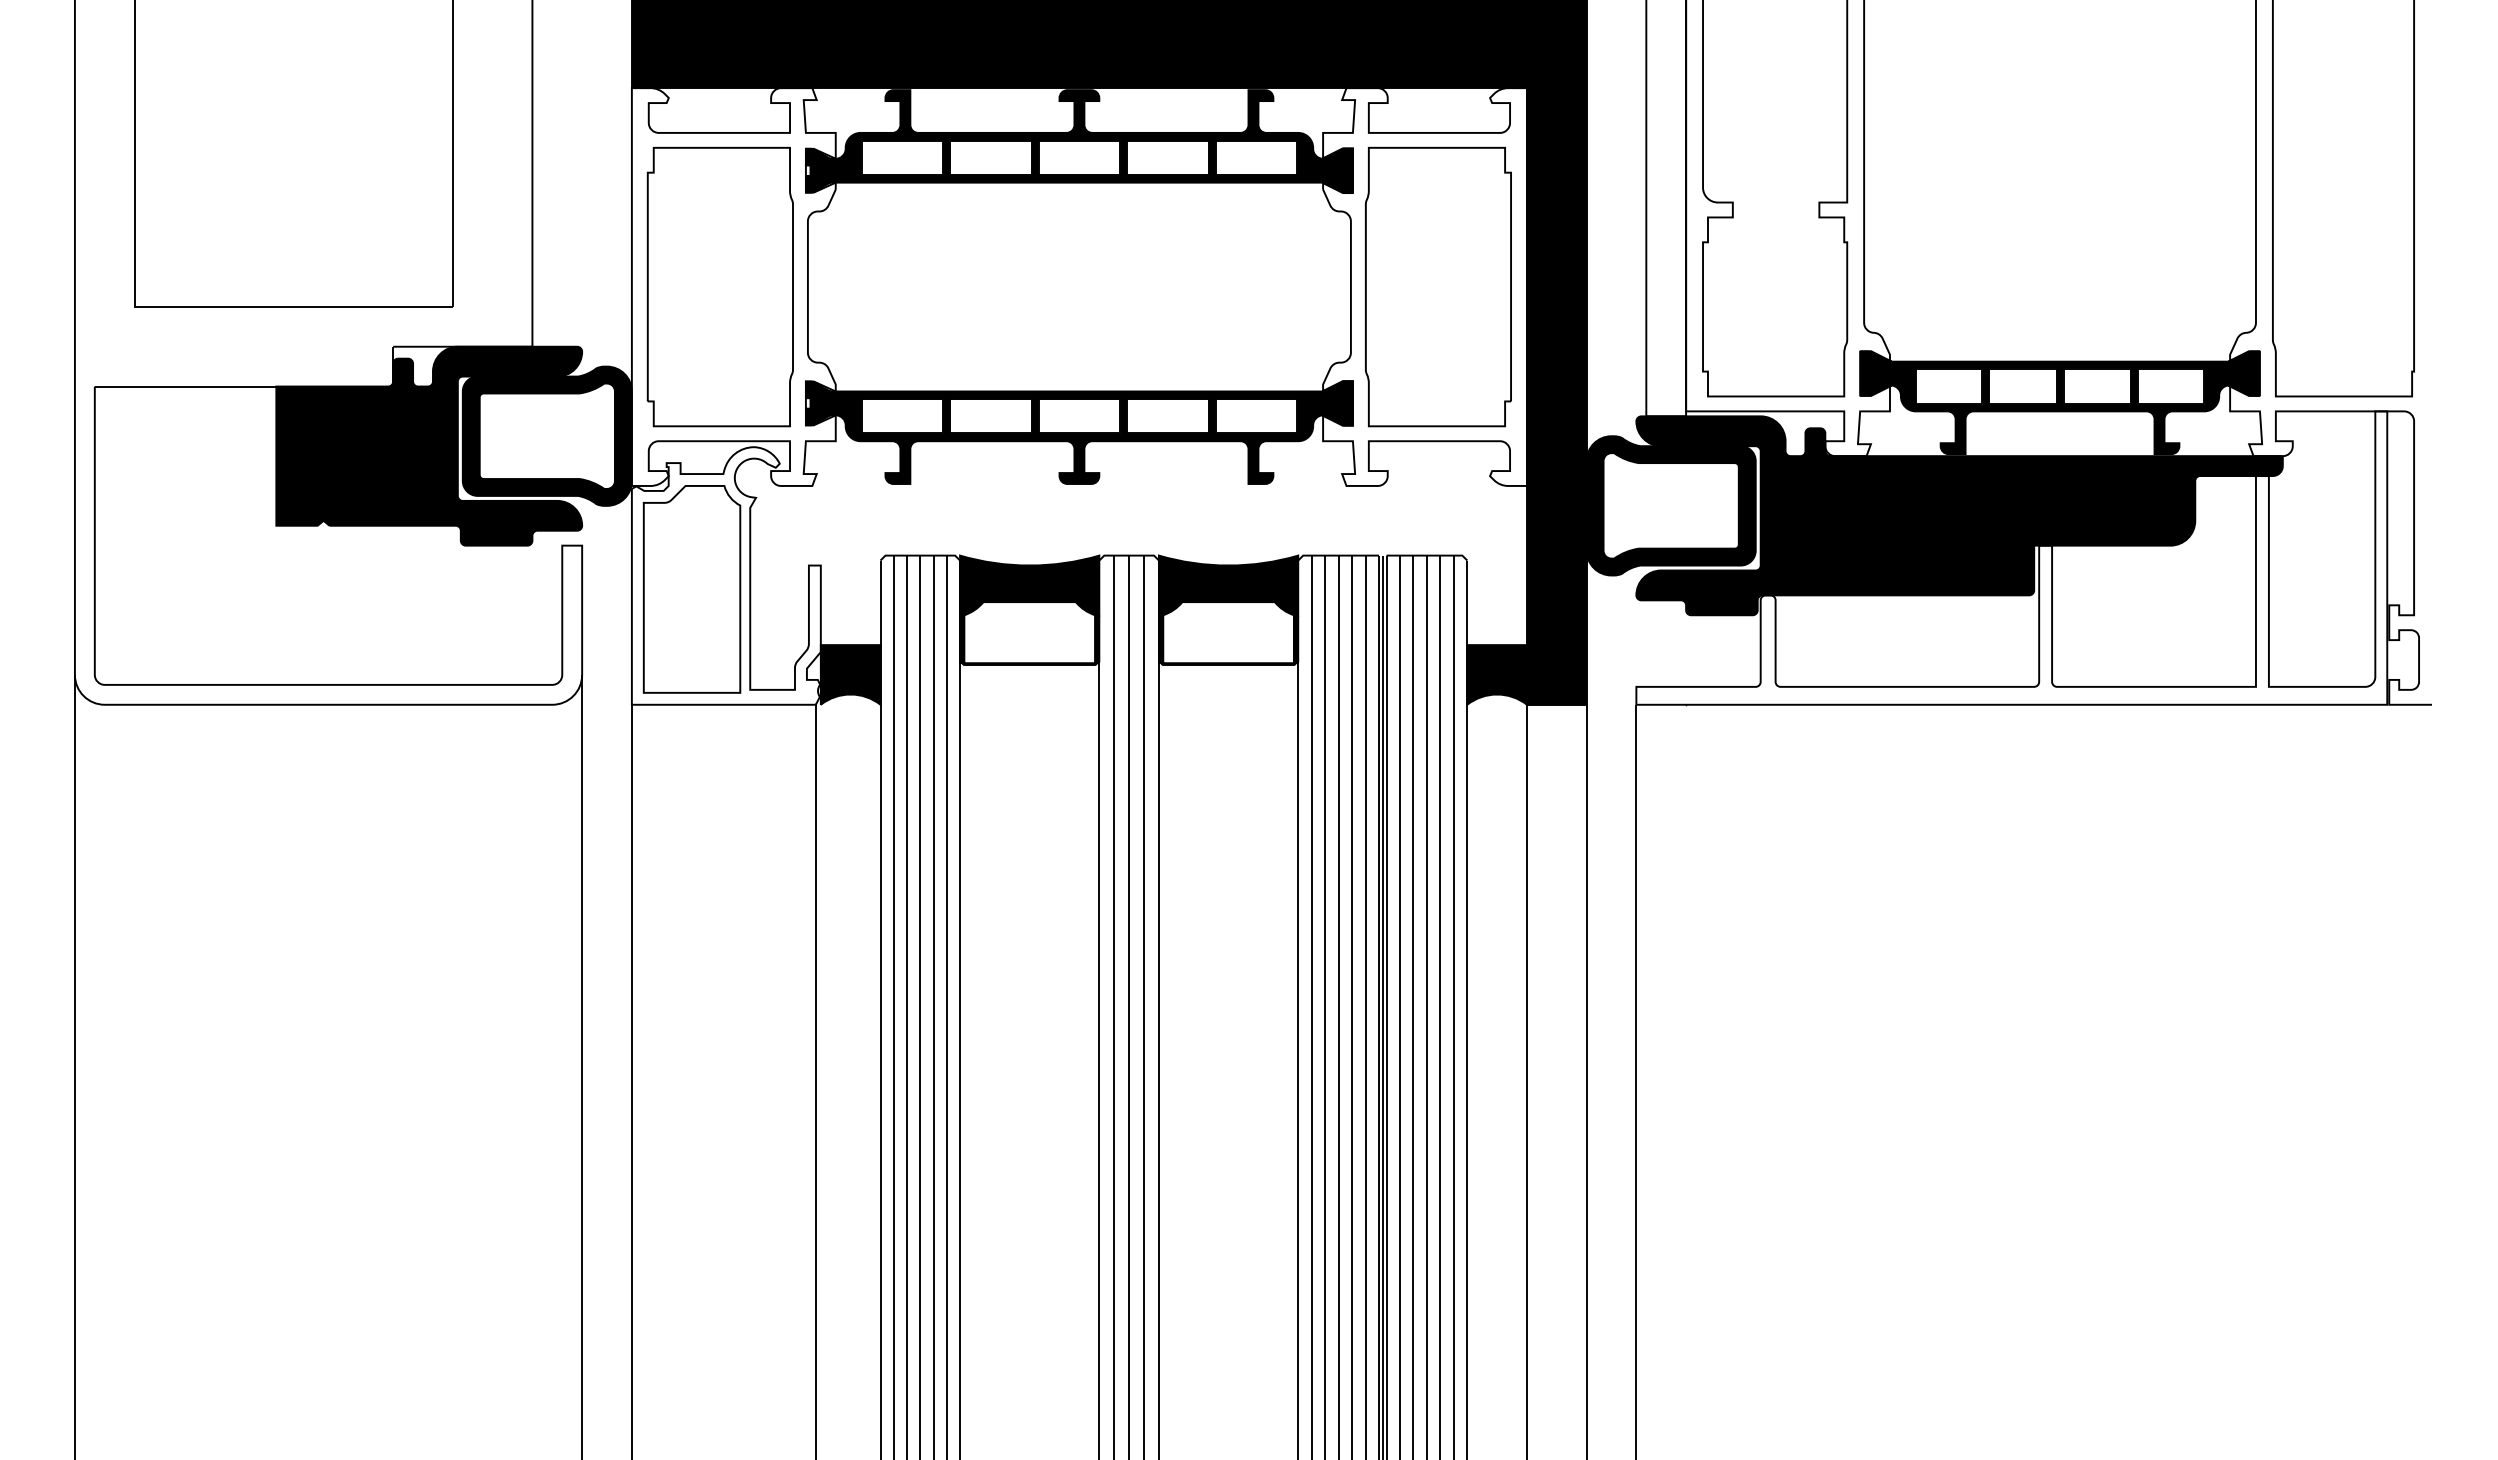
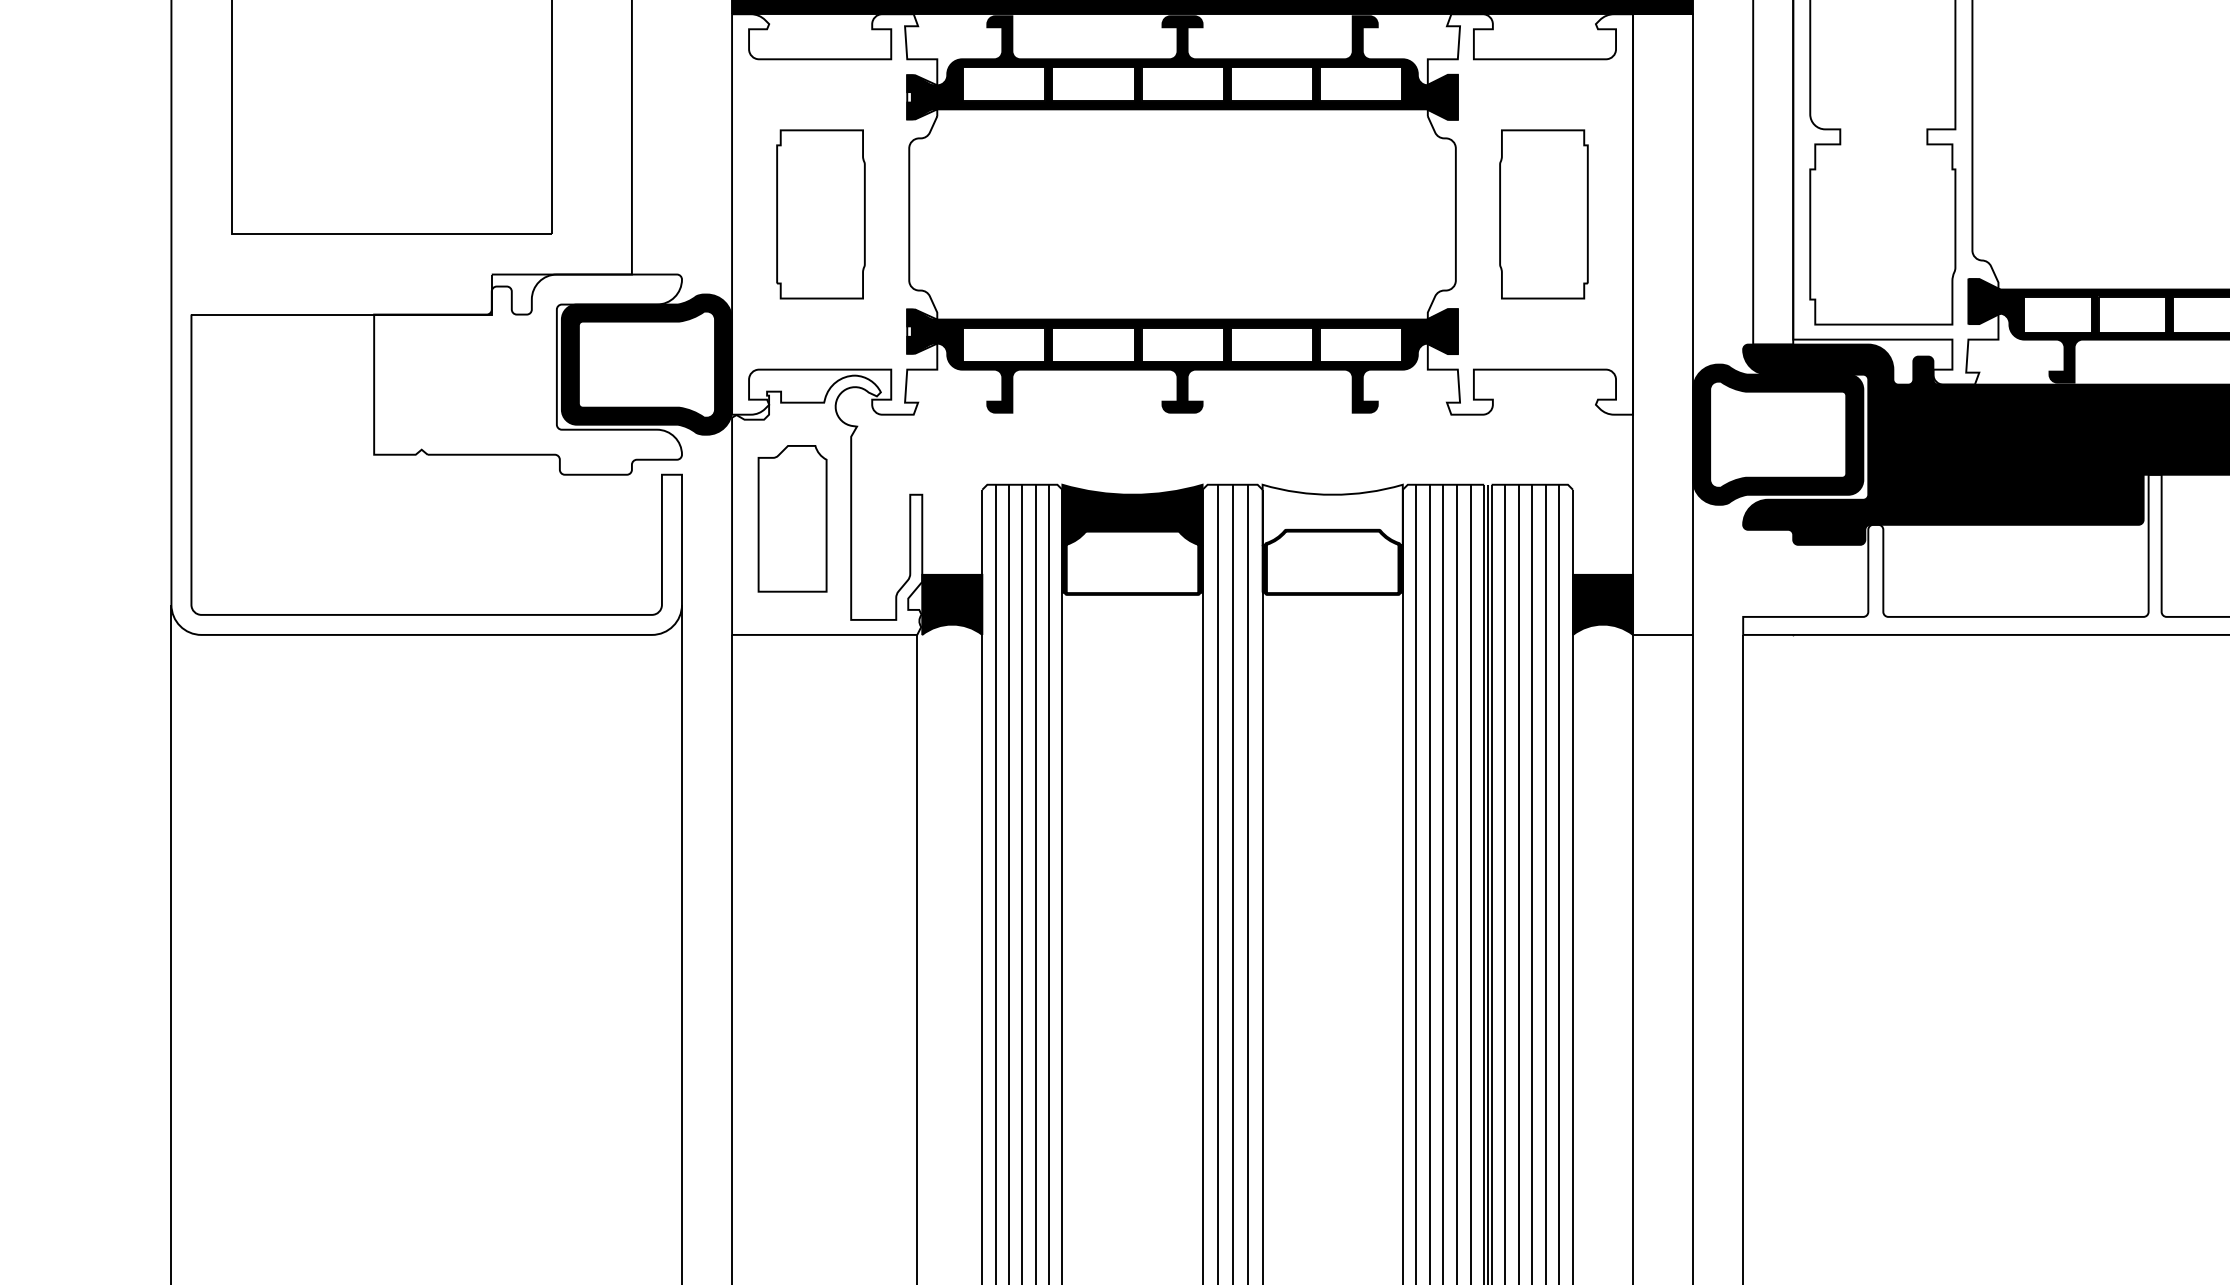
part: (719, 286) -> (820, 213), size x0.6
part: (1438, 286) -> (1543, 213), size x0.6
fill: (1556, 396) -> (1662, 324), removed
fill: (429, 445) -> (528, 373), removed
fill: (1228, 585) -> (1332, 514), removed
part: (691, 589) -> (792, 518), size x0.7

